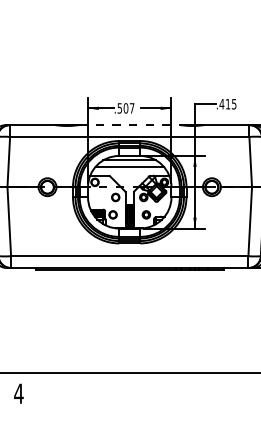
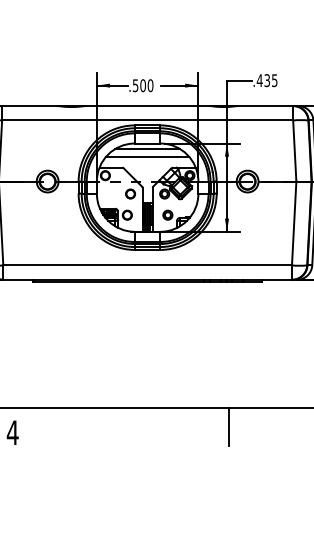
text: (227, 103) -> (266, 79), .415 -> .435
text: (131, 108) -> (149, 85), .507 -> .500
line: (129, 125) -> (147, 106), dashed -> solid
line: (196, 388) -> (228, 426), added

